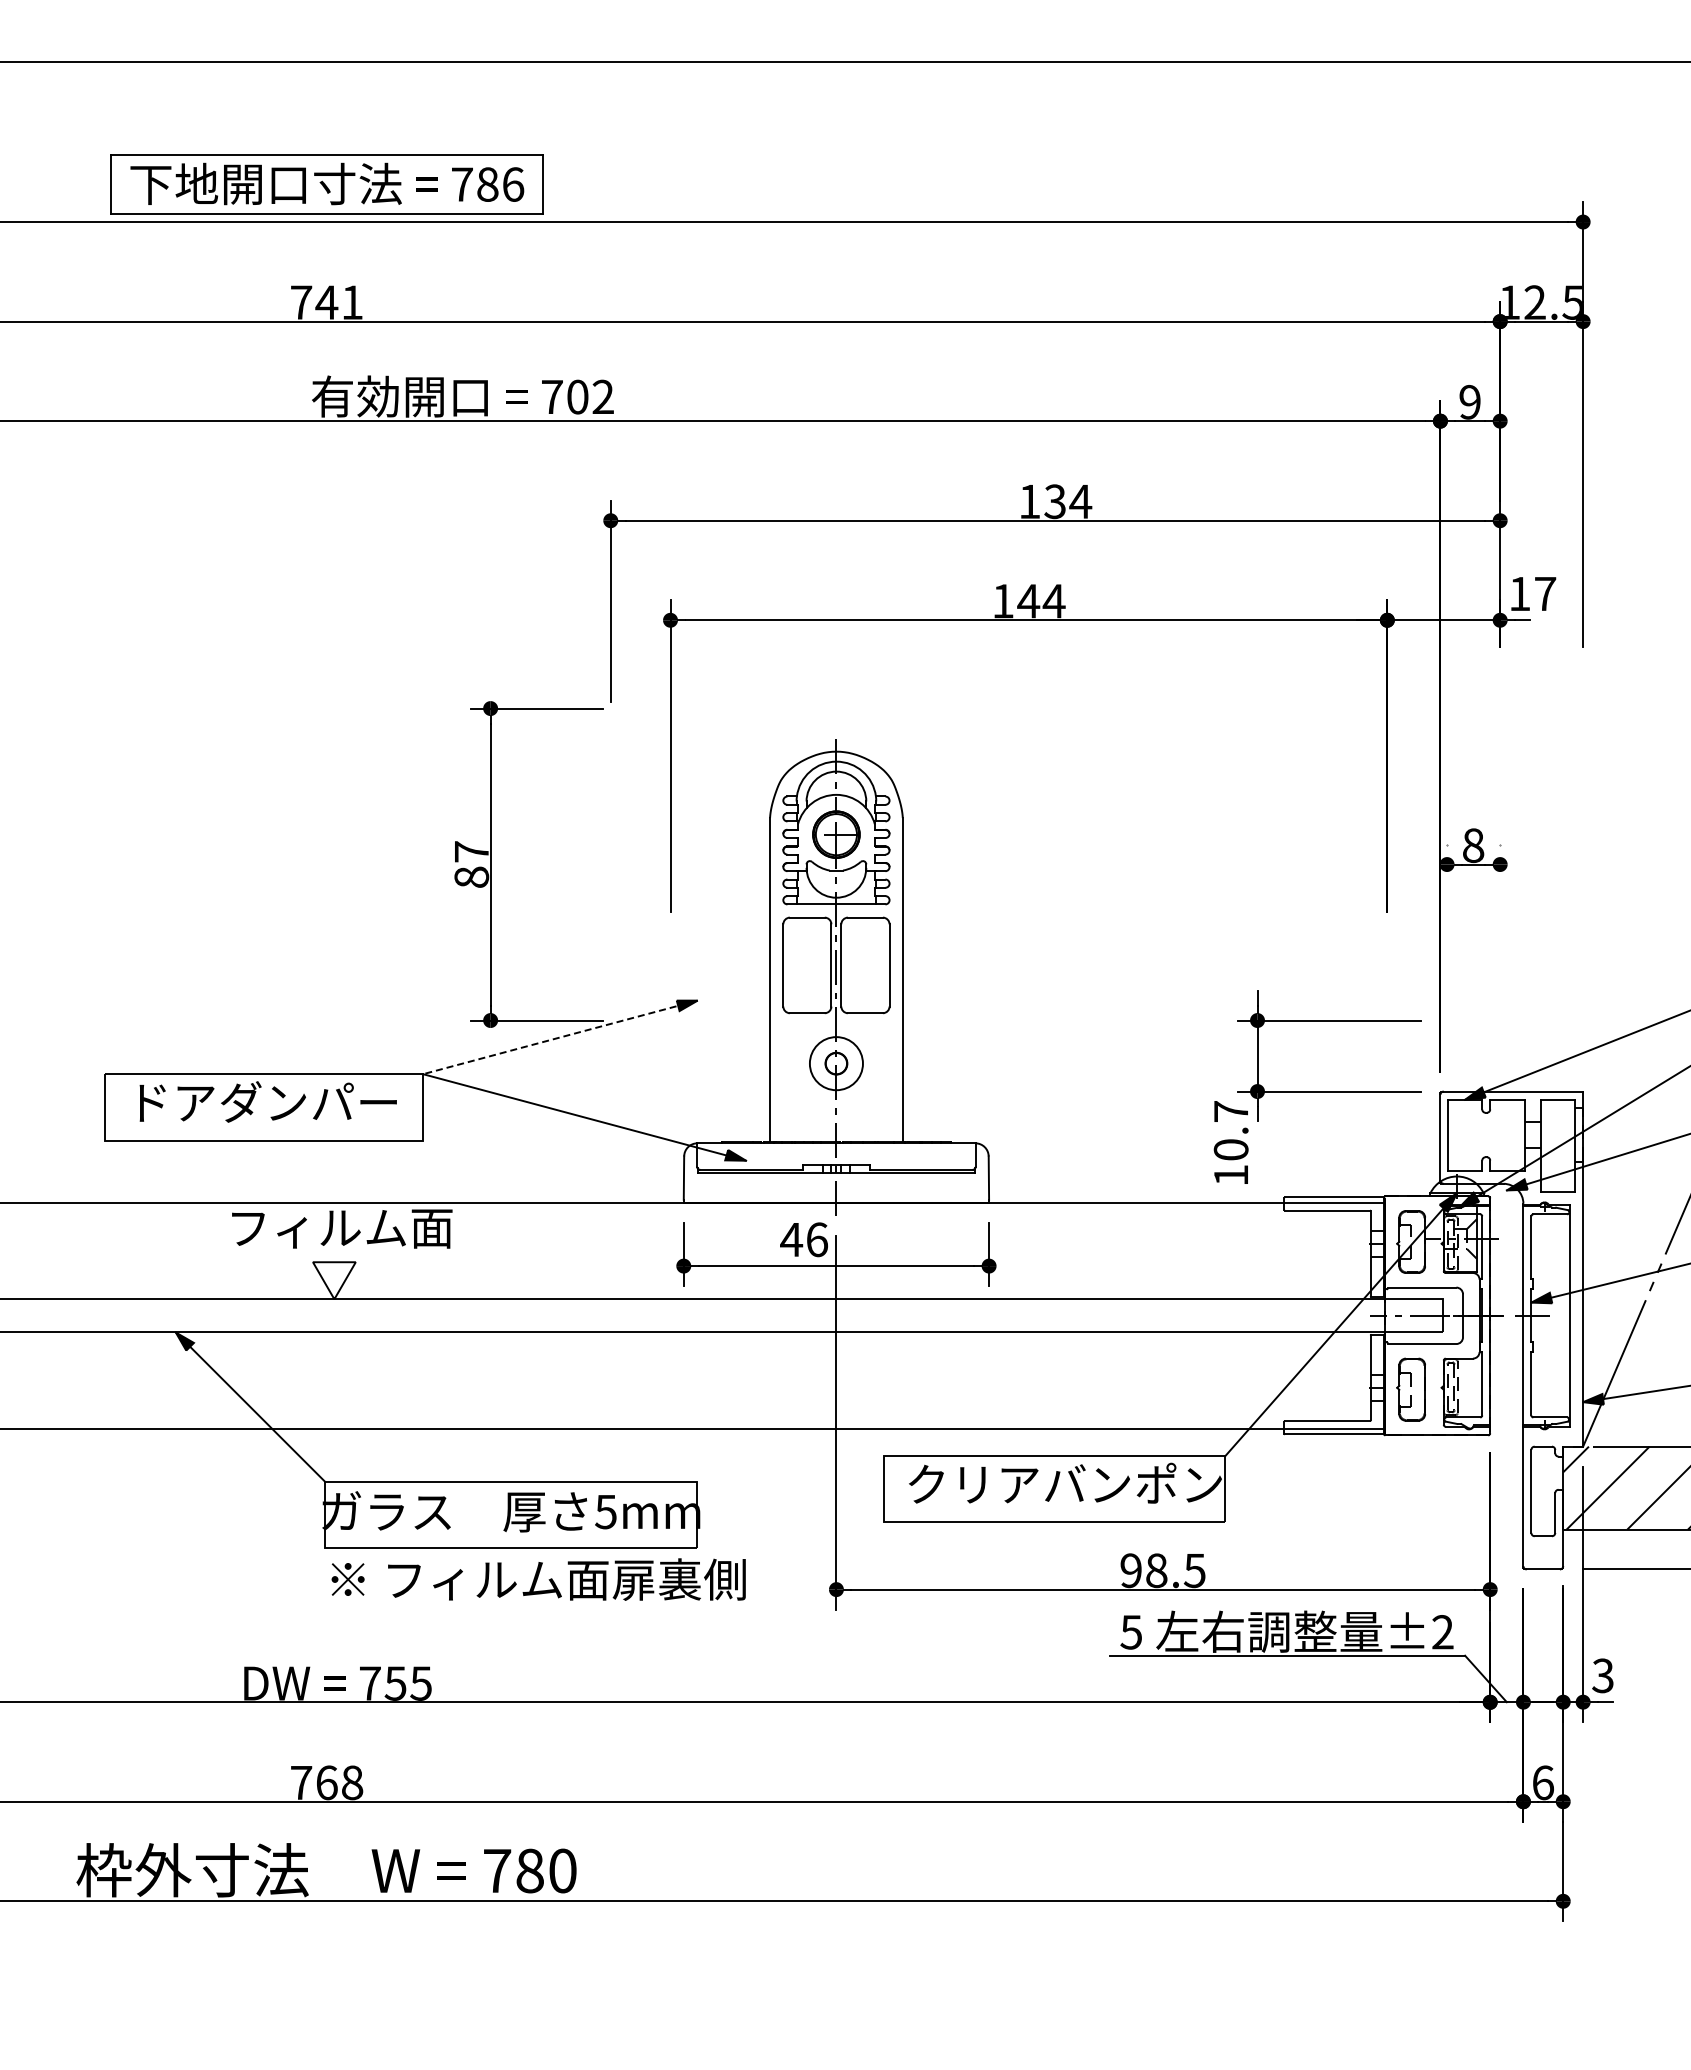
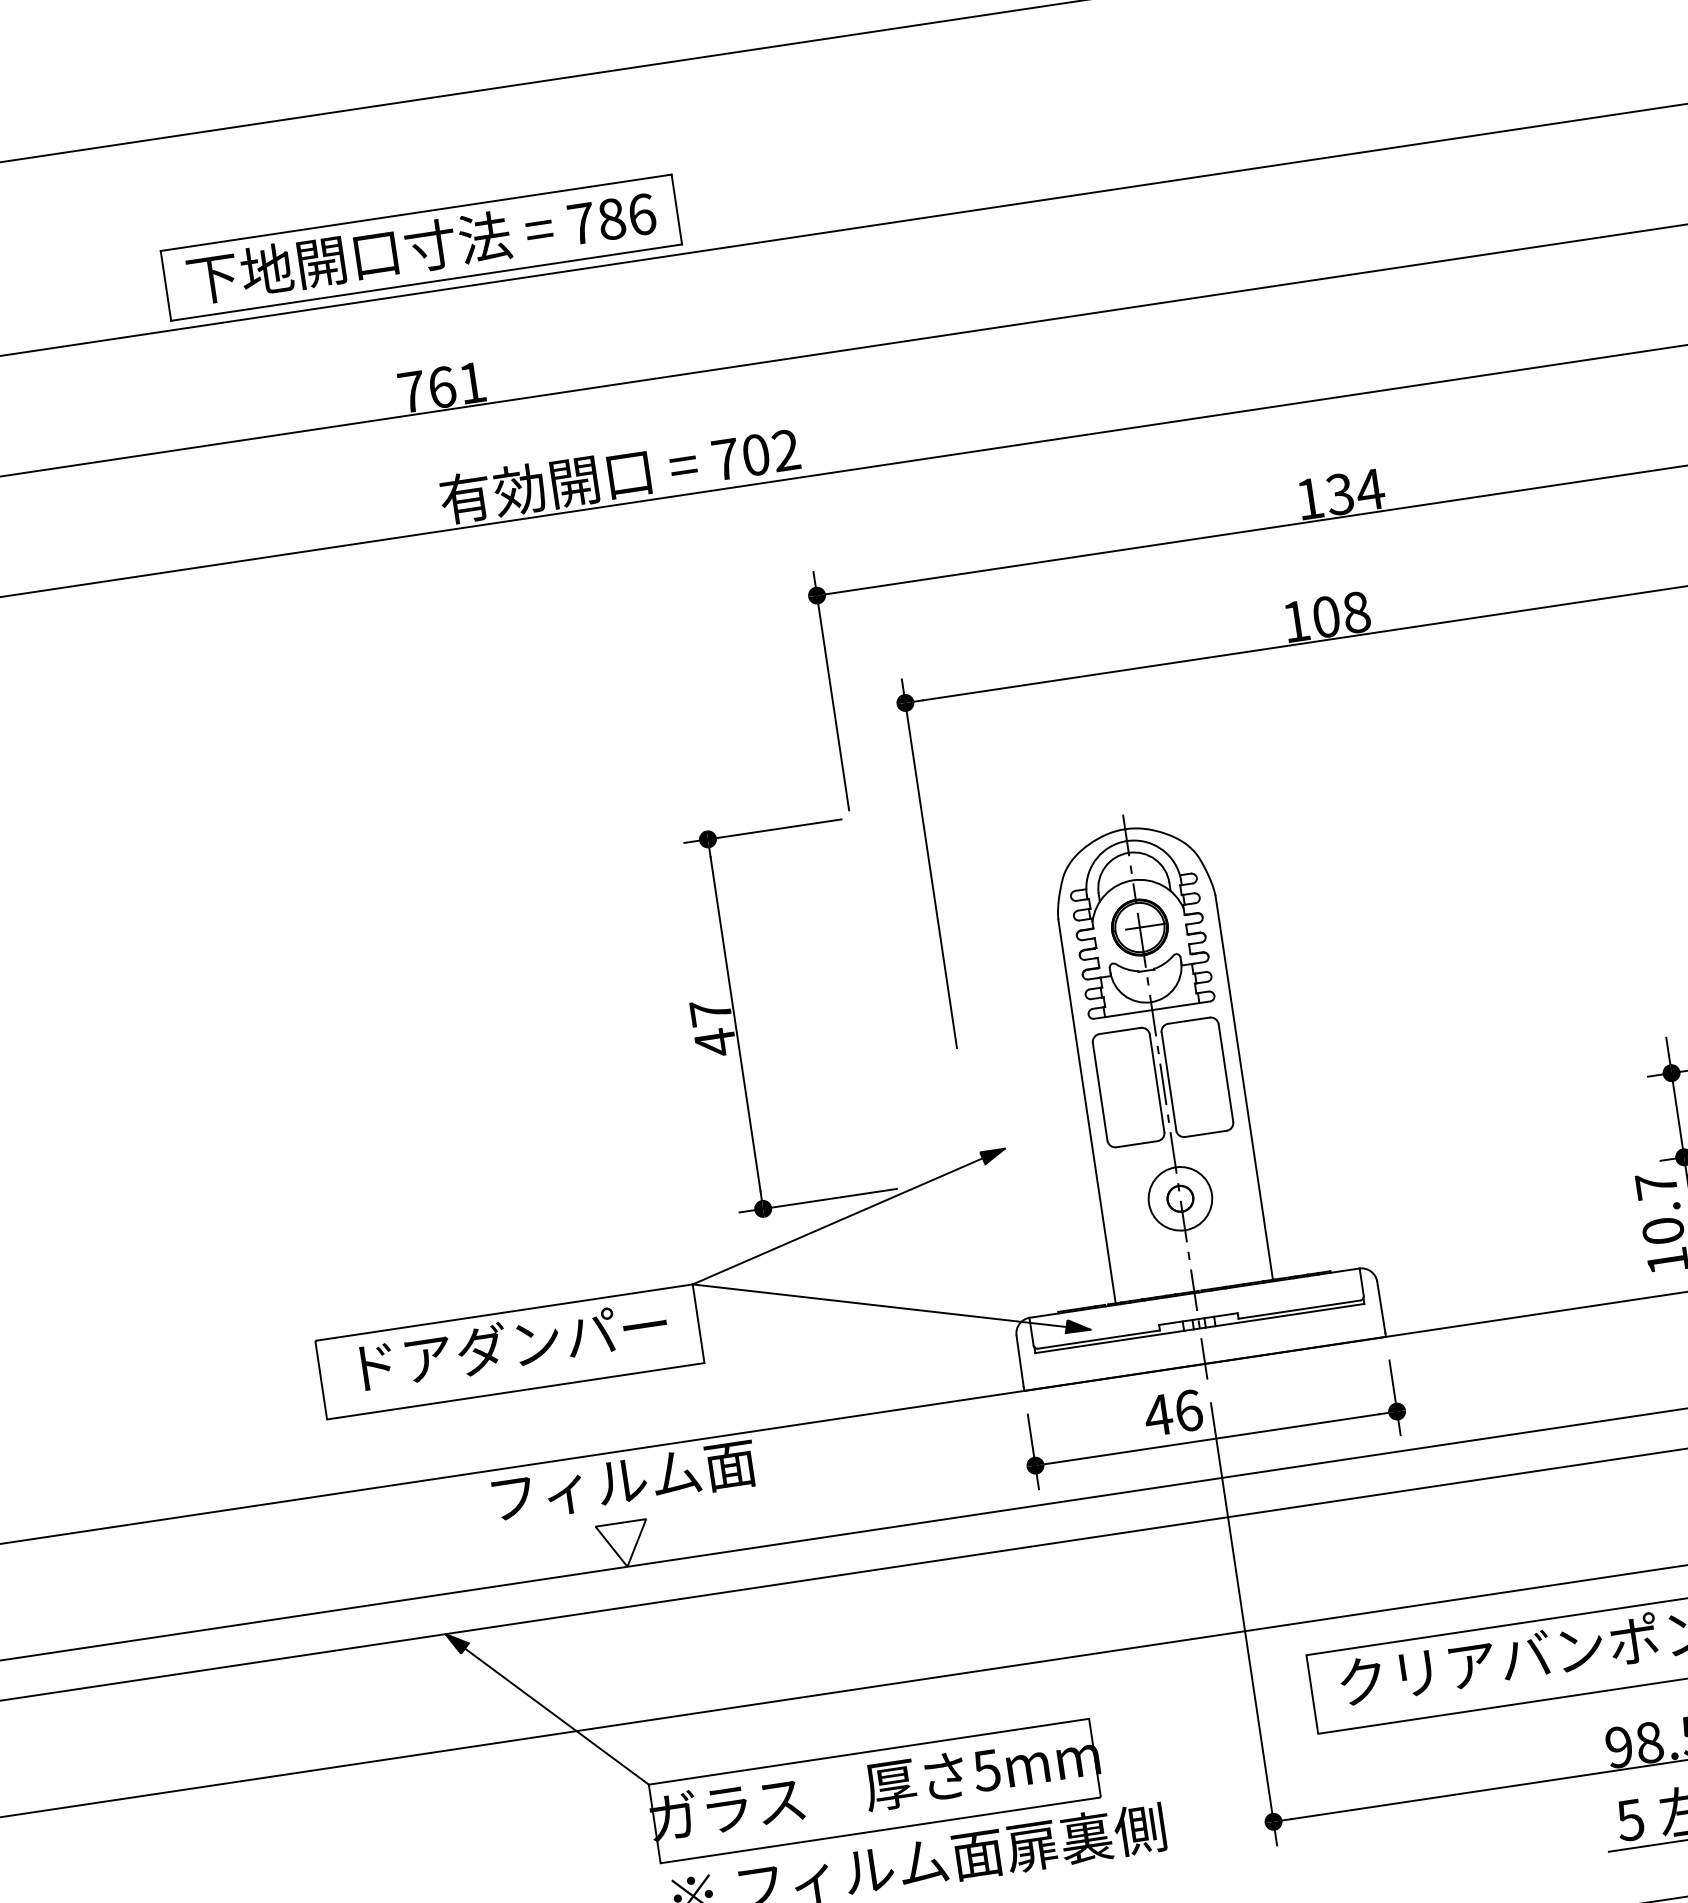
text: (326, 302) -> (441, 387), 741 -> 761
text: (1041, 600) -> (1341, 613), 144 -> 108
text: (471, 877) -> (715, 1042), 87 -> 47
line: (559, 1037) -> (847, 1216), dashed -> solid

